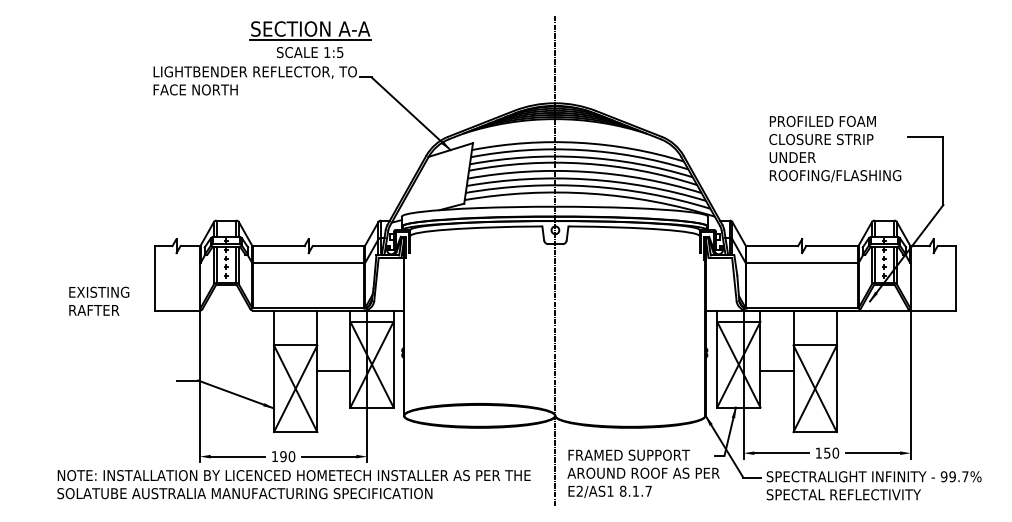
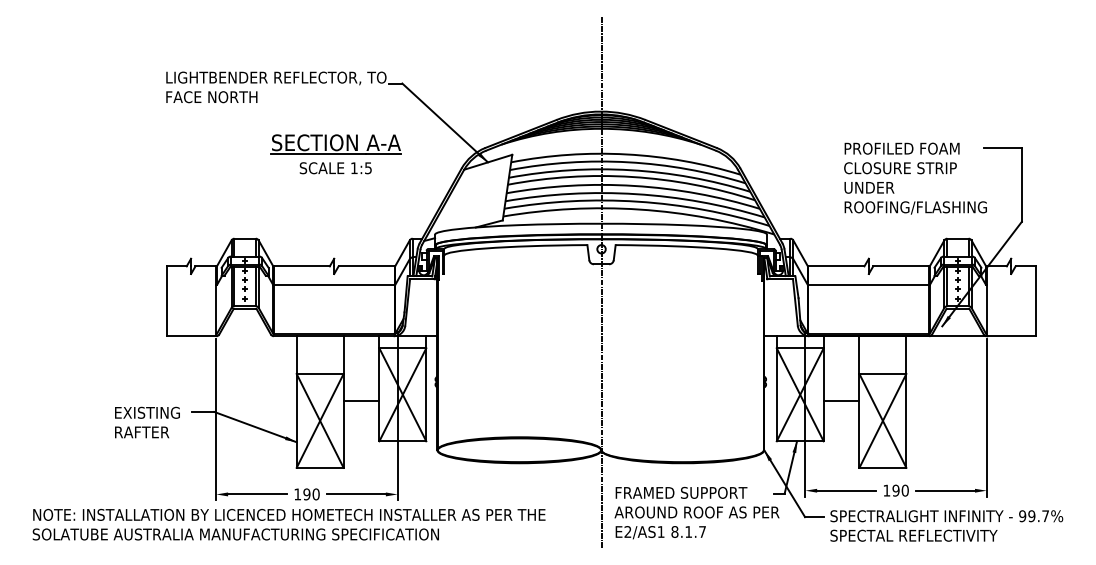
part: (310, 39) -> (336, 154), moved
text: (835, 149) -> (915, 179), moved
text: (99, 300) -> (147, 421), moved
text: (827, 452) -> (896, 489), 150 -> 190
text: (293, 484) -> (288, 524), moved

